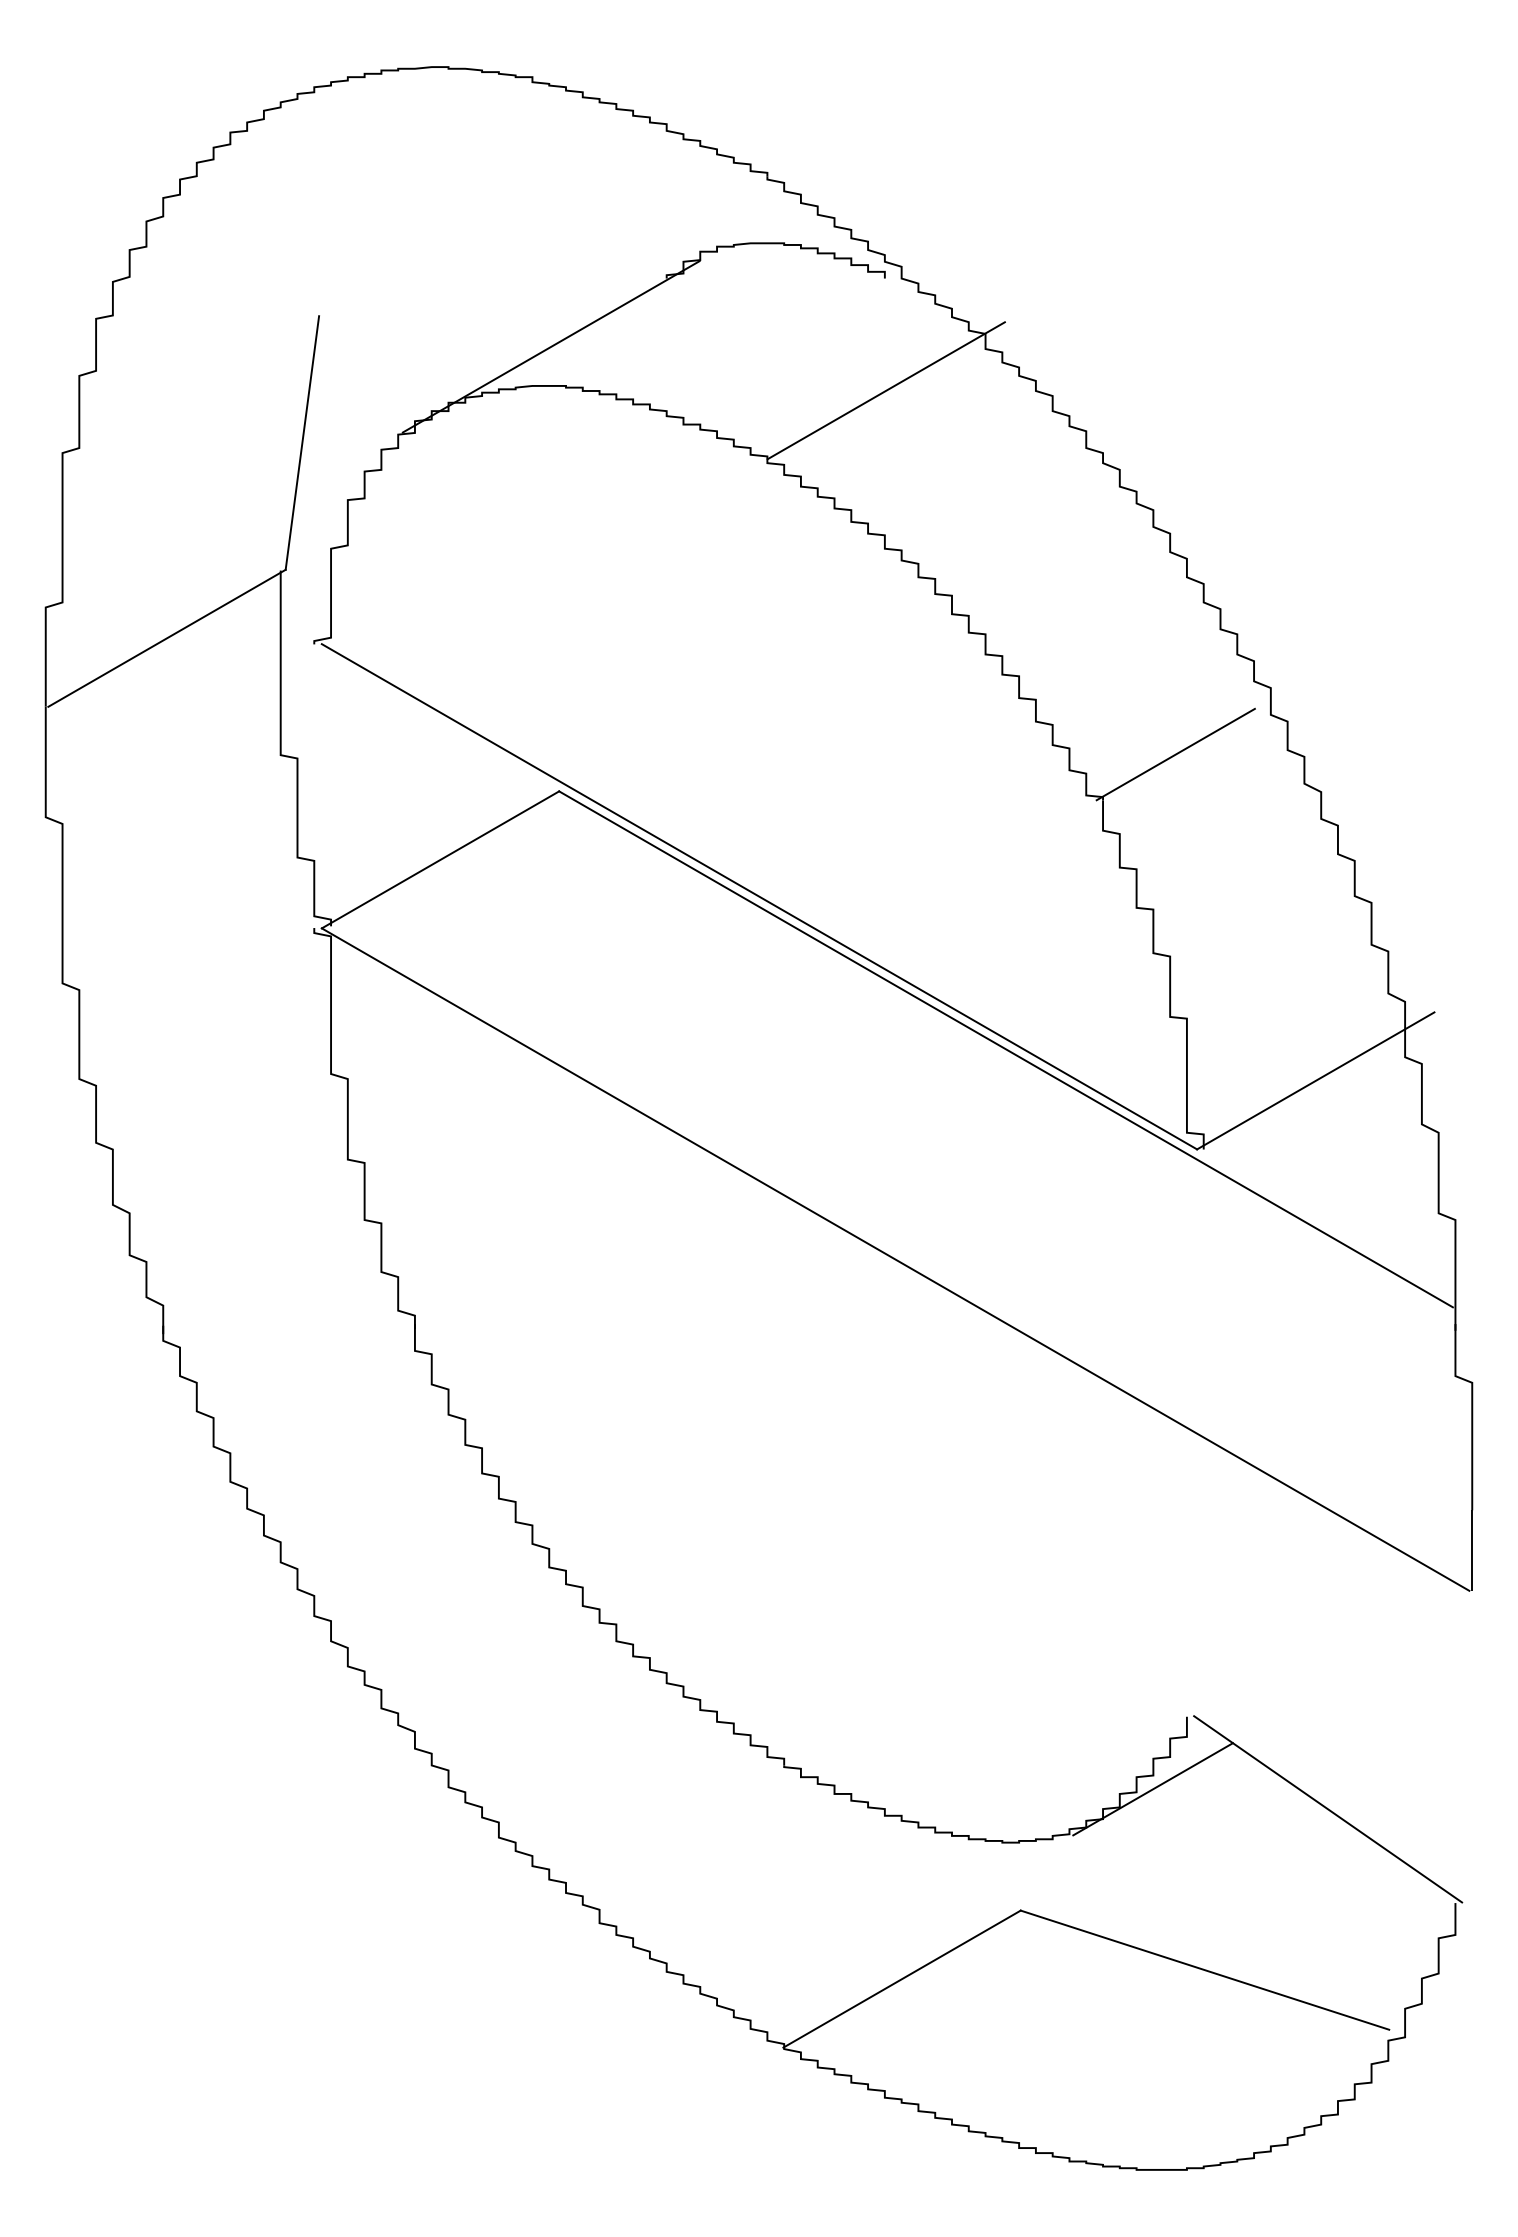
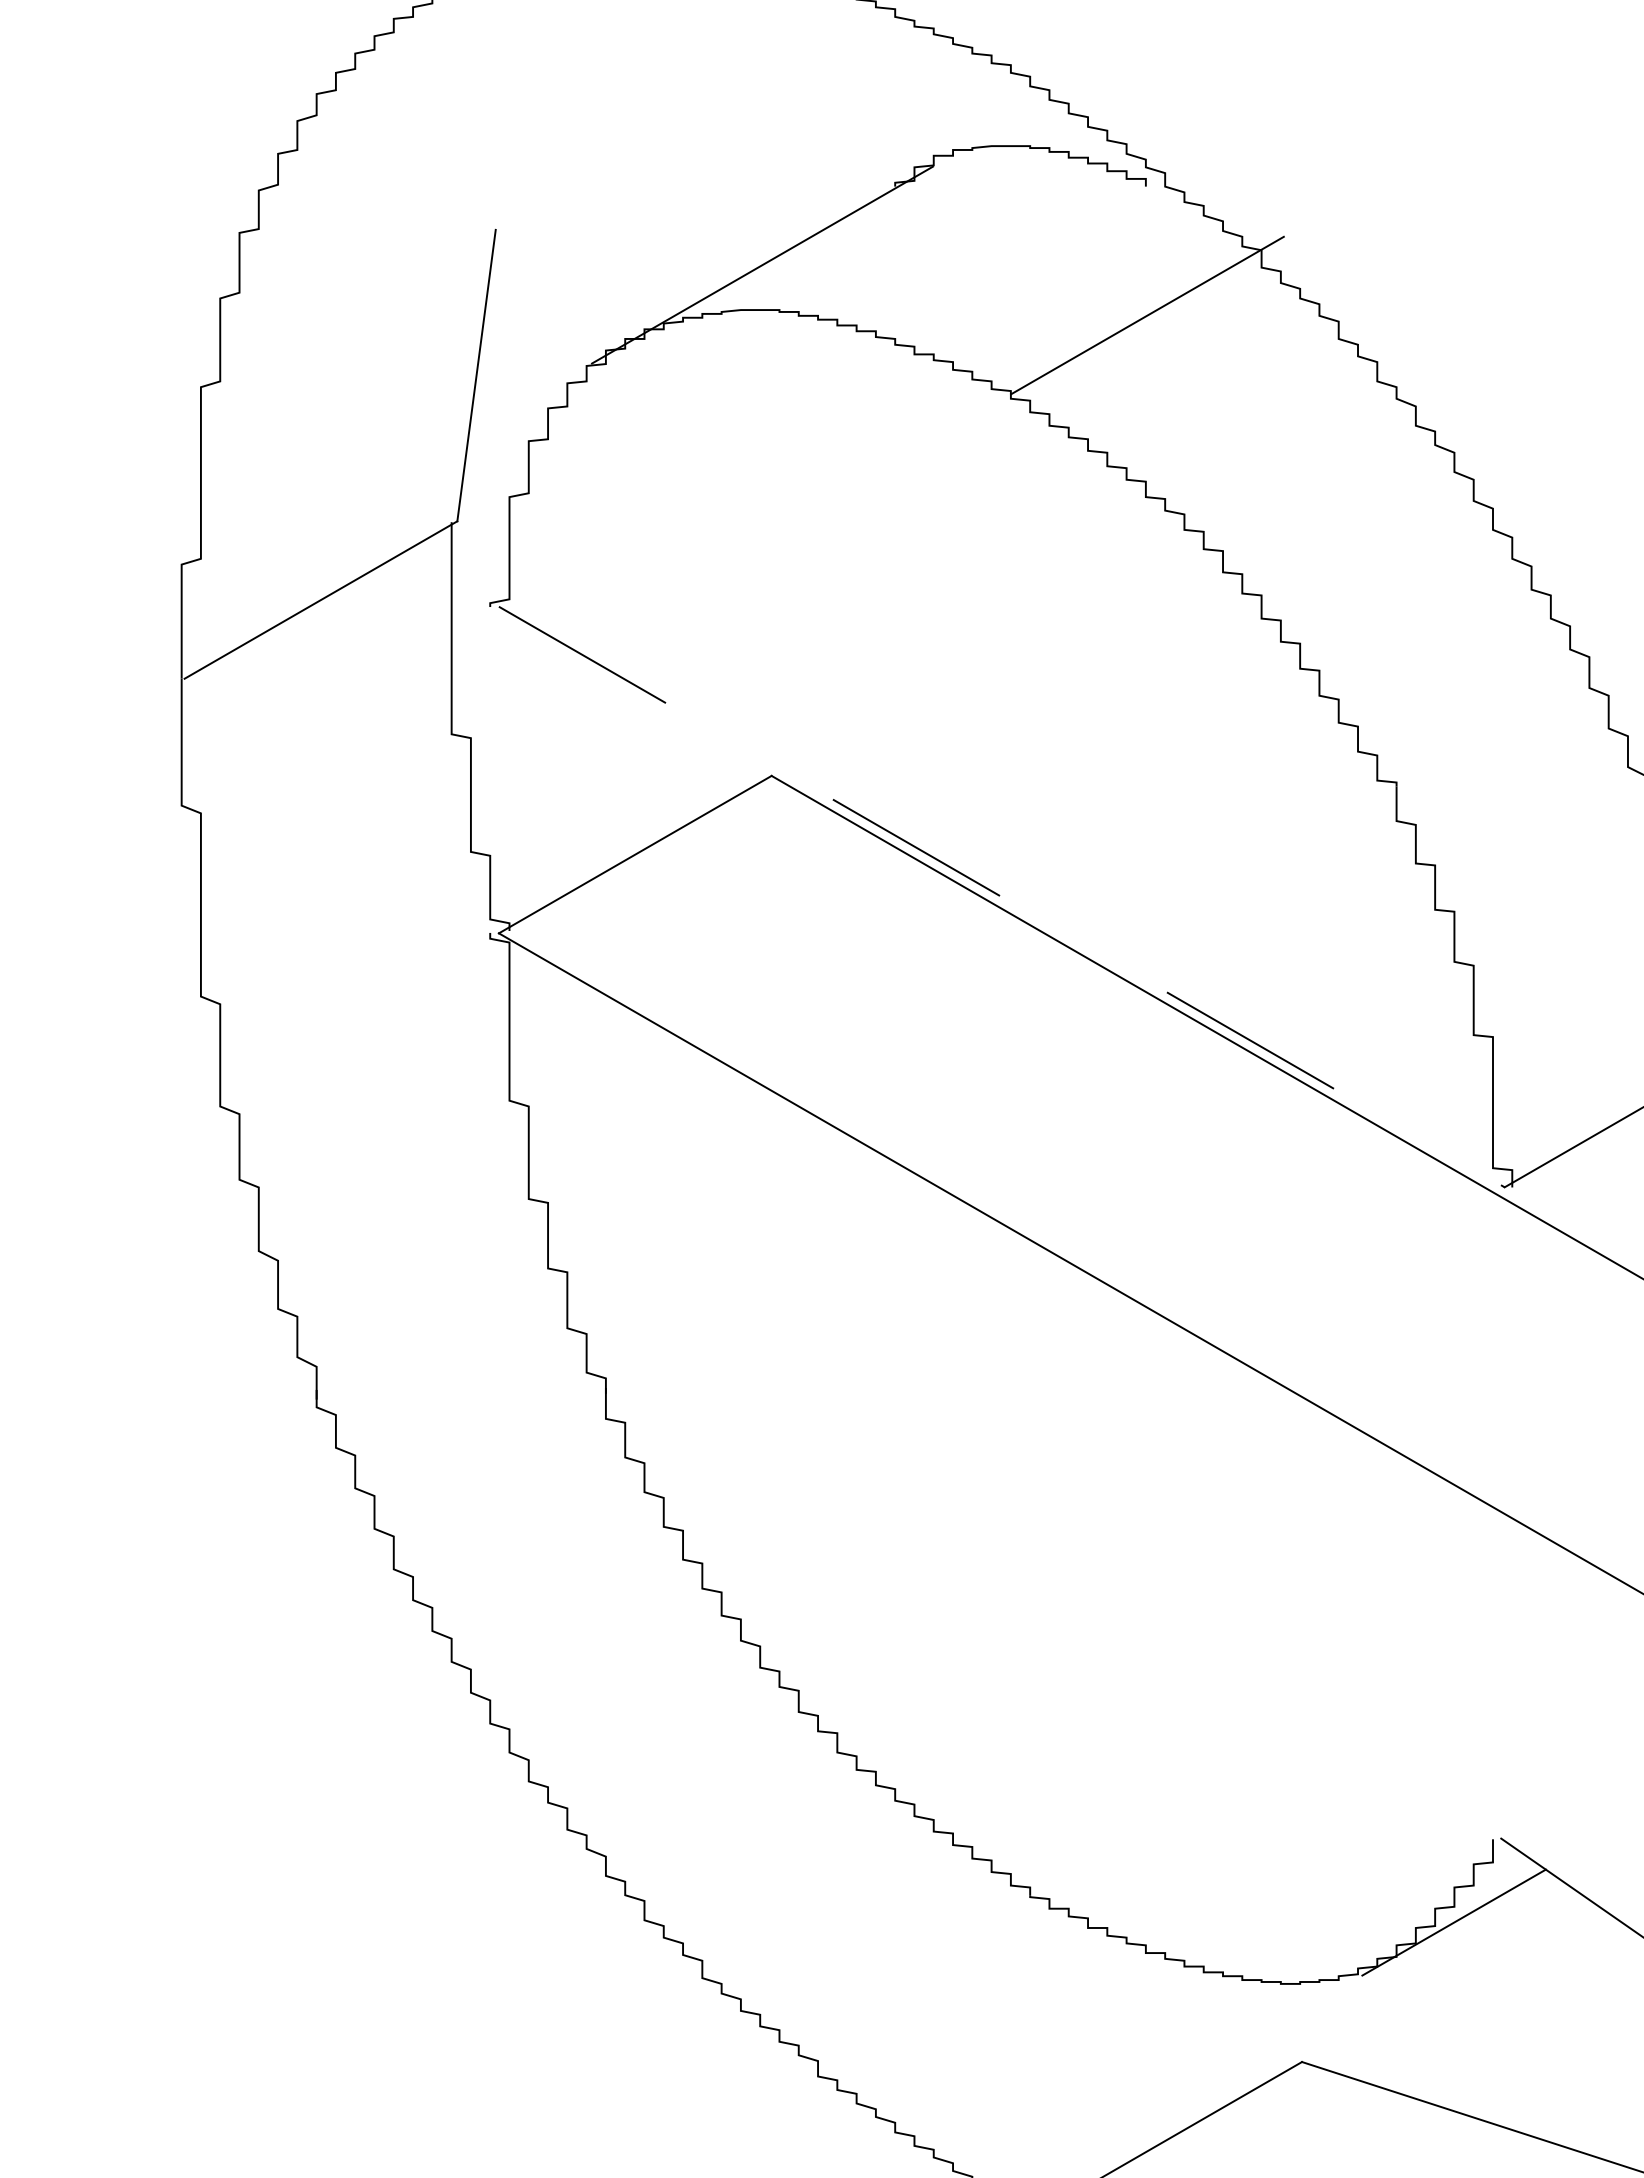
line: (1175, 754) -> (1479, 733), removed
line: (759, 897) -> (1001, 897), solid -> dashed

